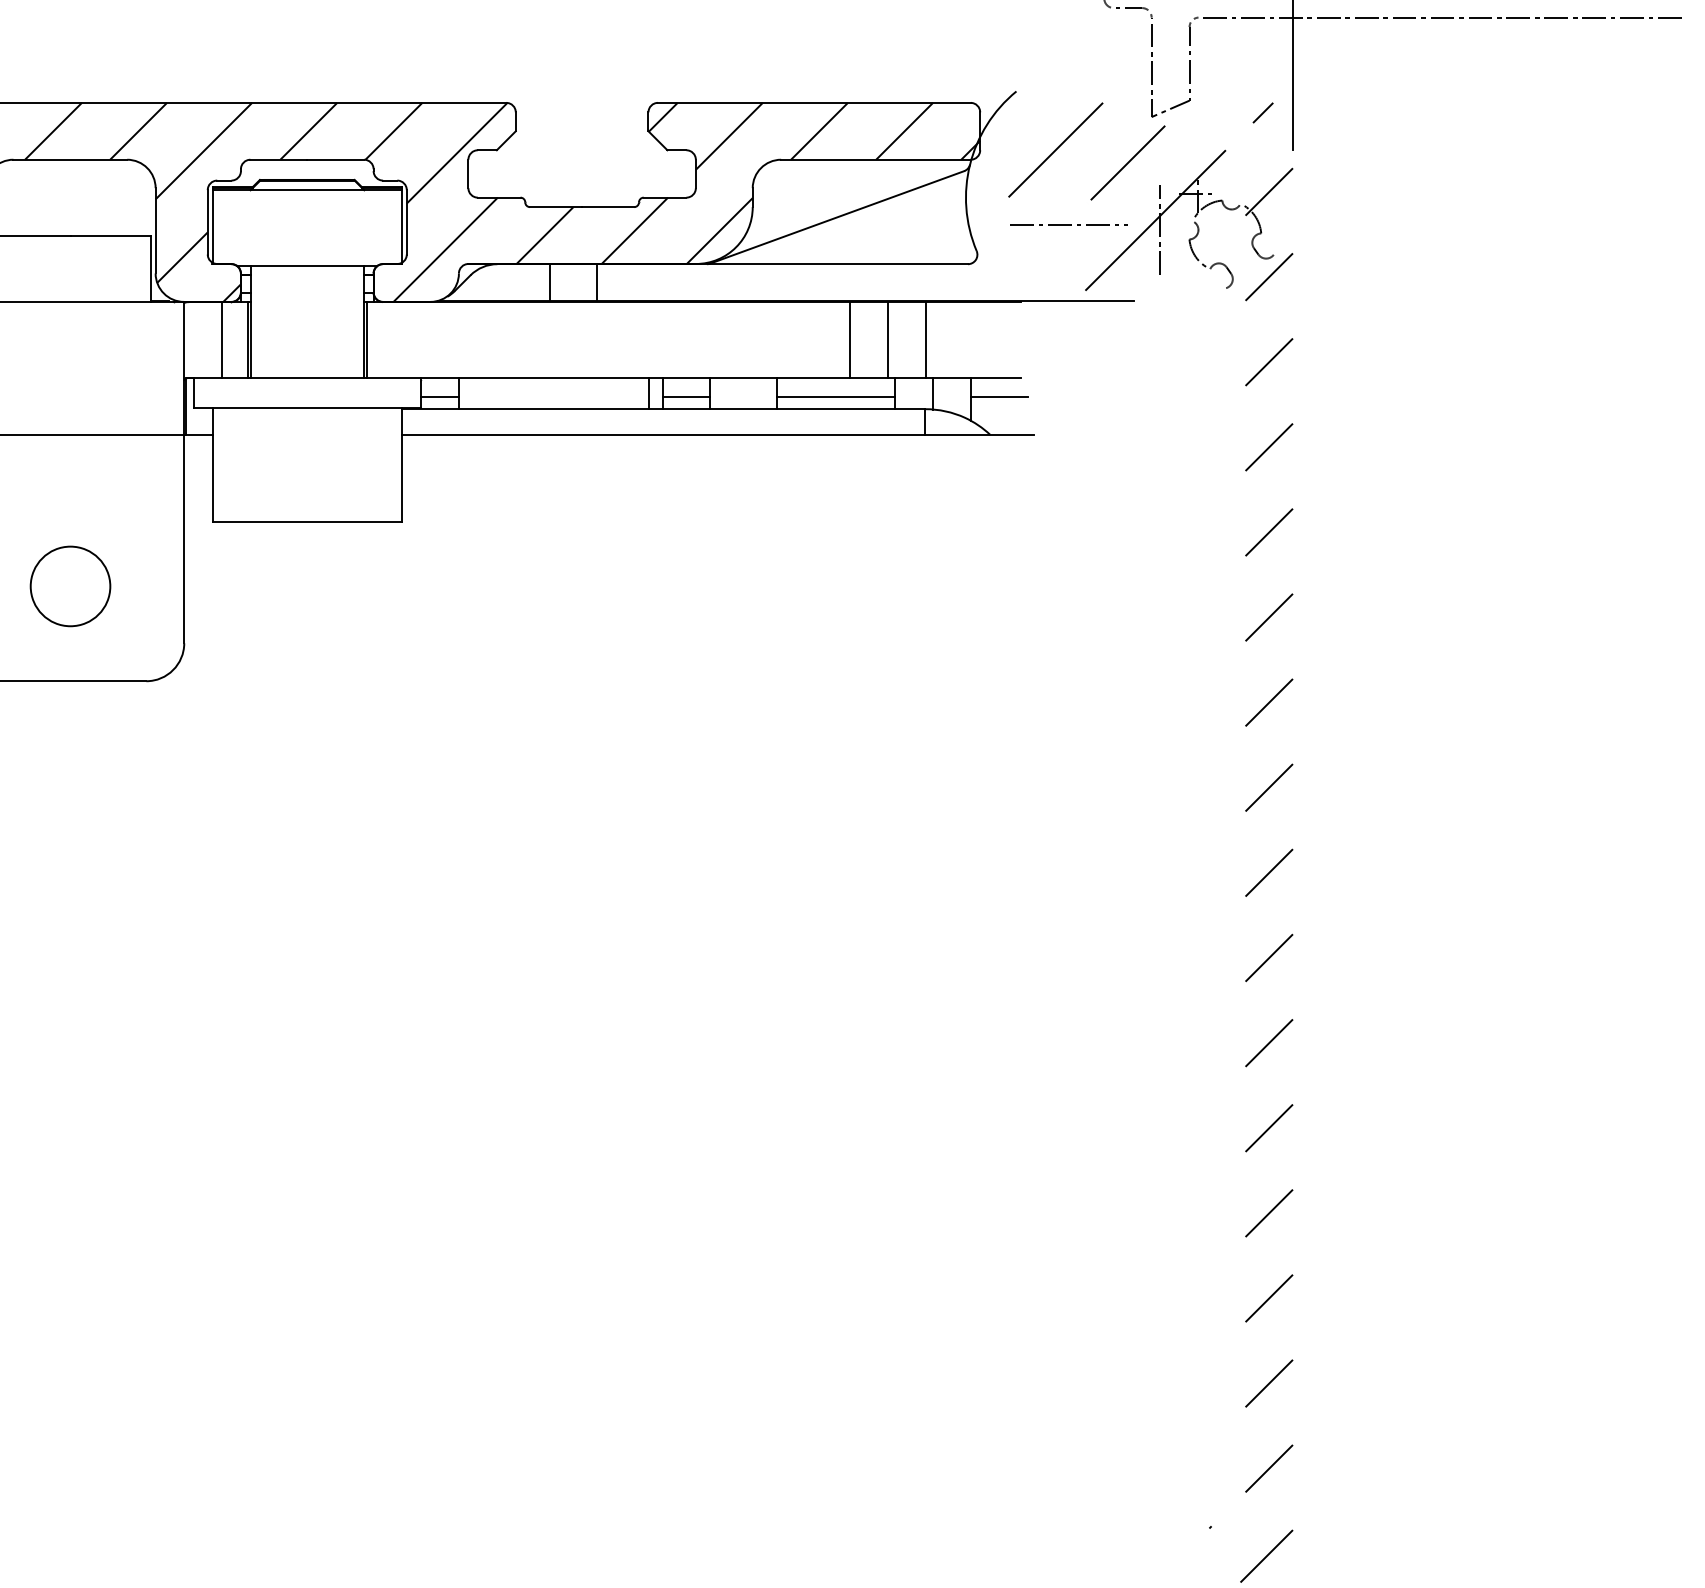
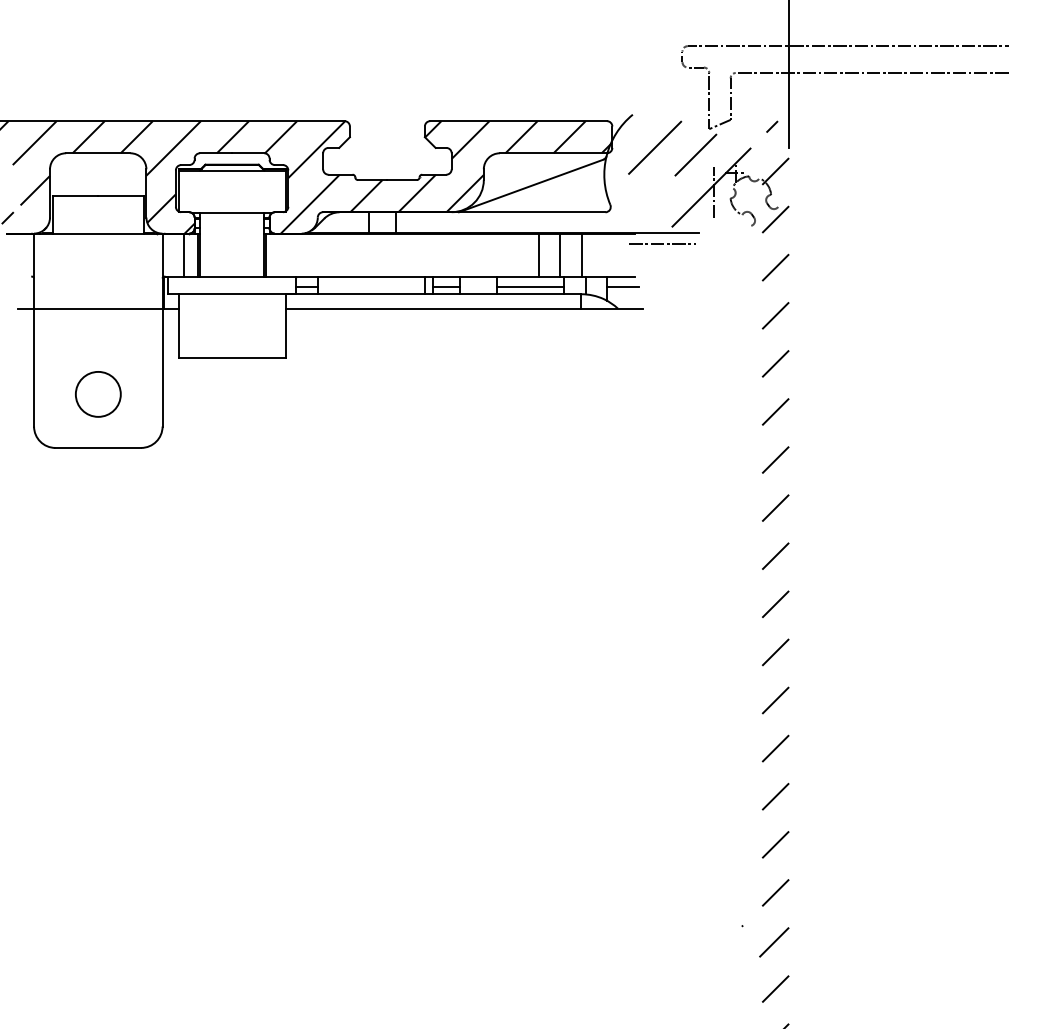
line: (1068, 223) -> (662, 243), moved

